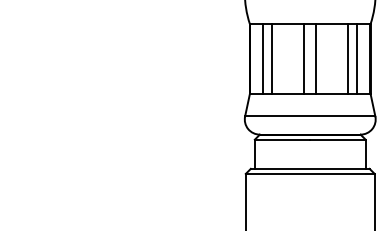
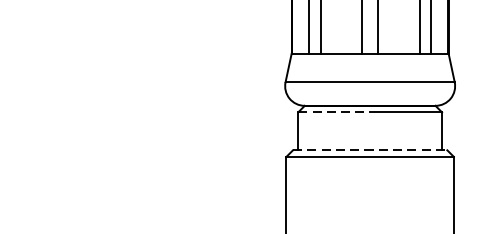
line: (282, 139) -> (334, 112), solid -> dashed
line: (310, 168) -> (370, 149), solid -> dashed

